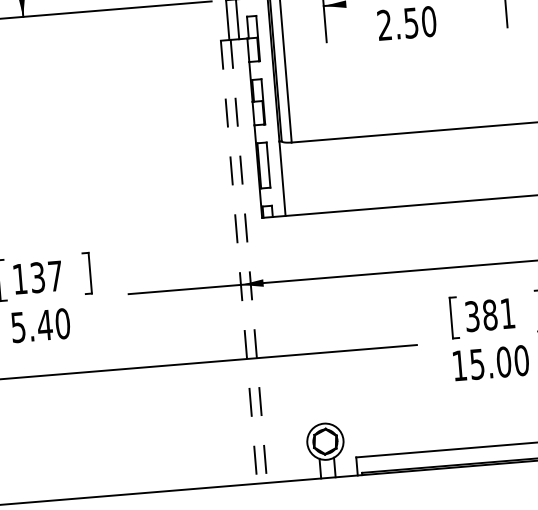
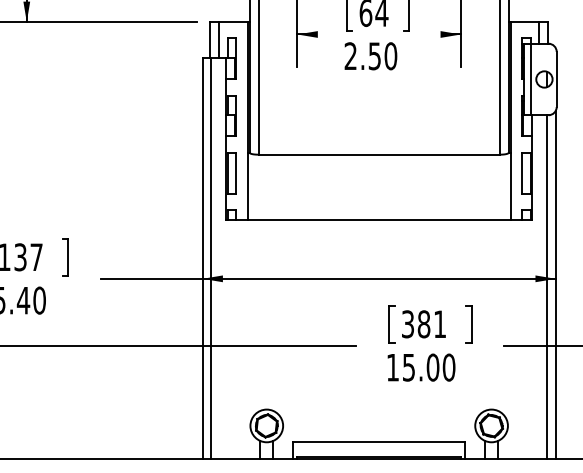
line: (249, 261) -> (211, 258), dashed -> solid
line: (239, 262) -> (202, 258), dashed -> solid

